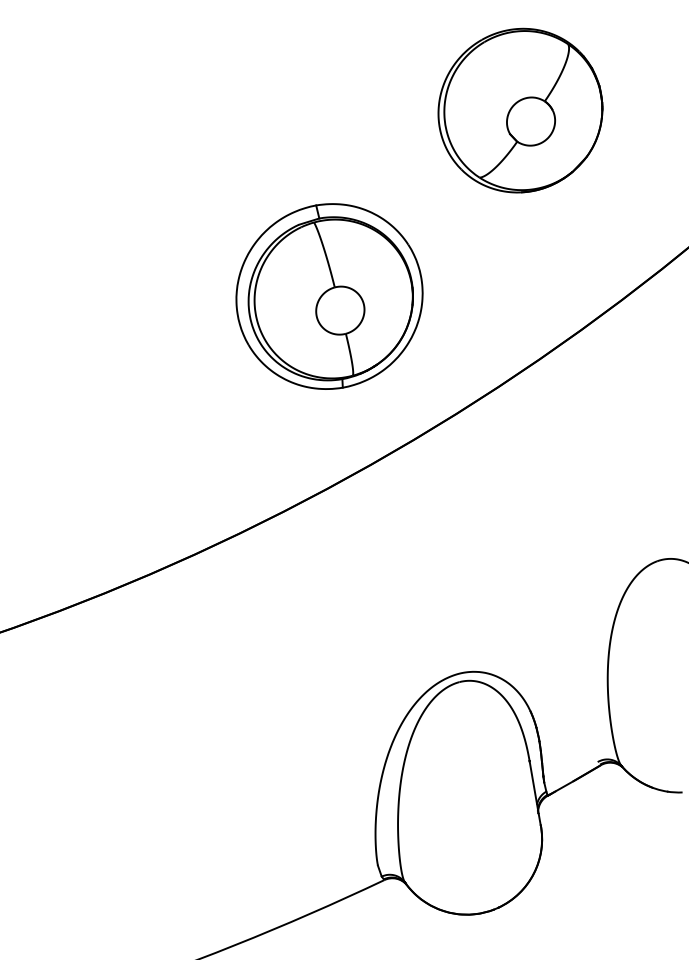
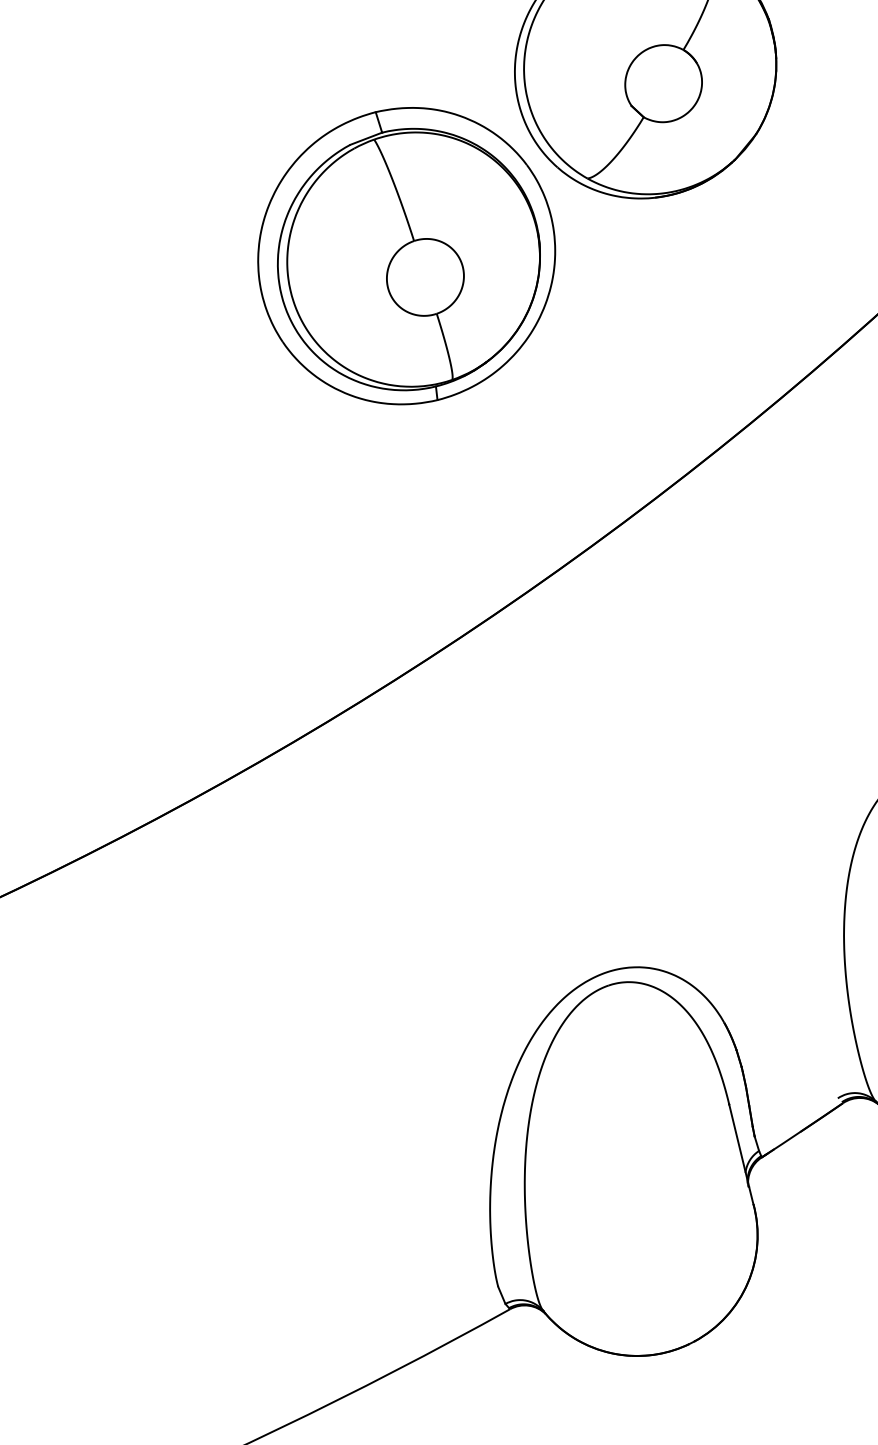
part: (329, 296) -> (406, 256), moved

